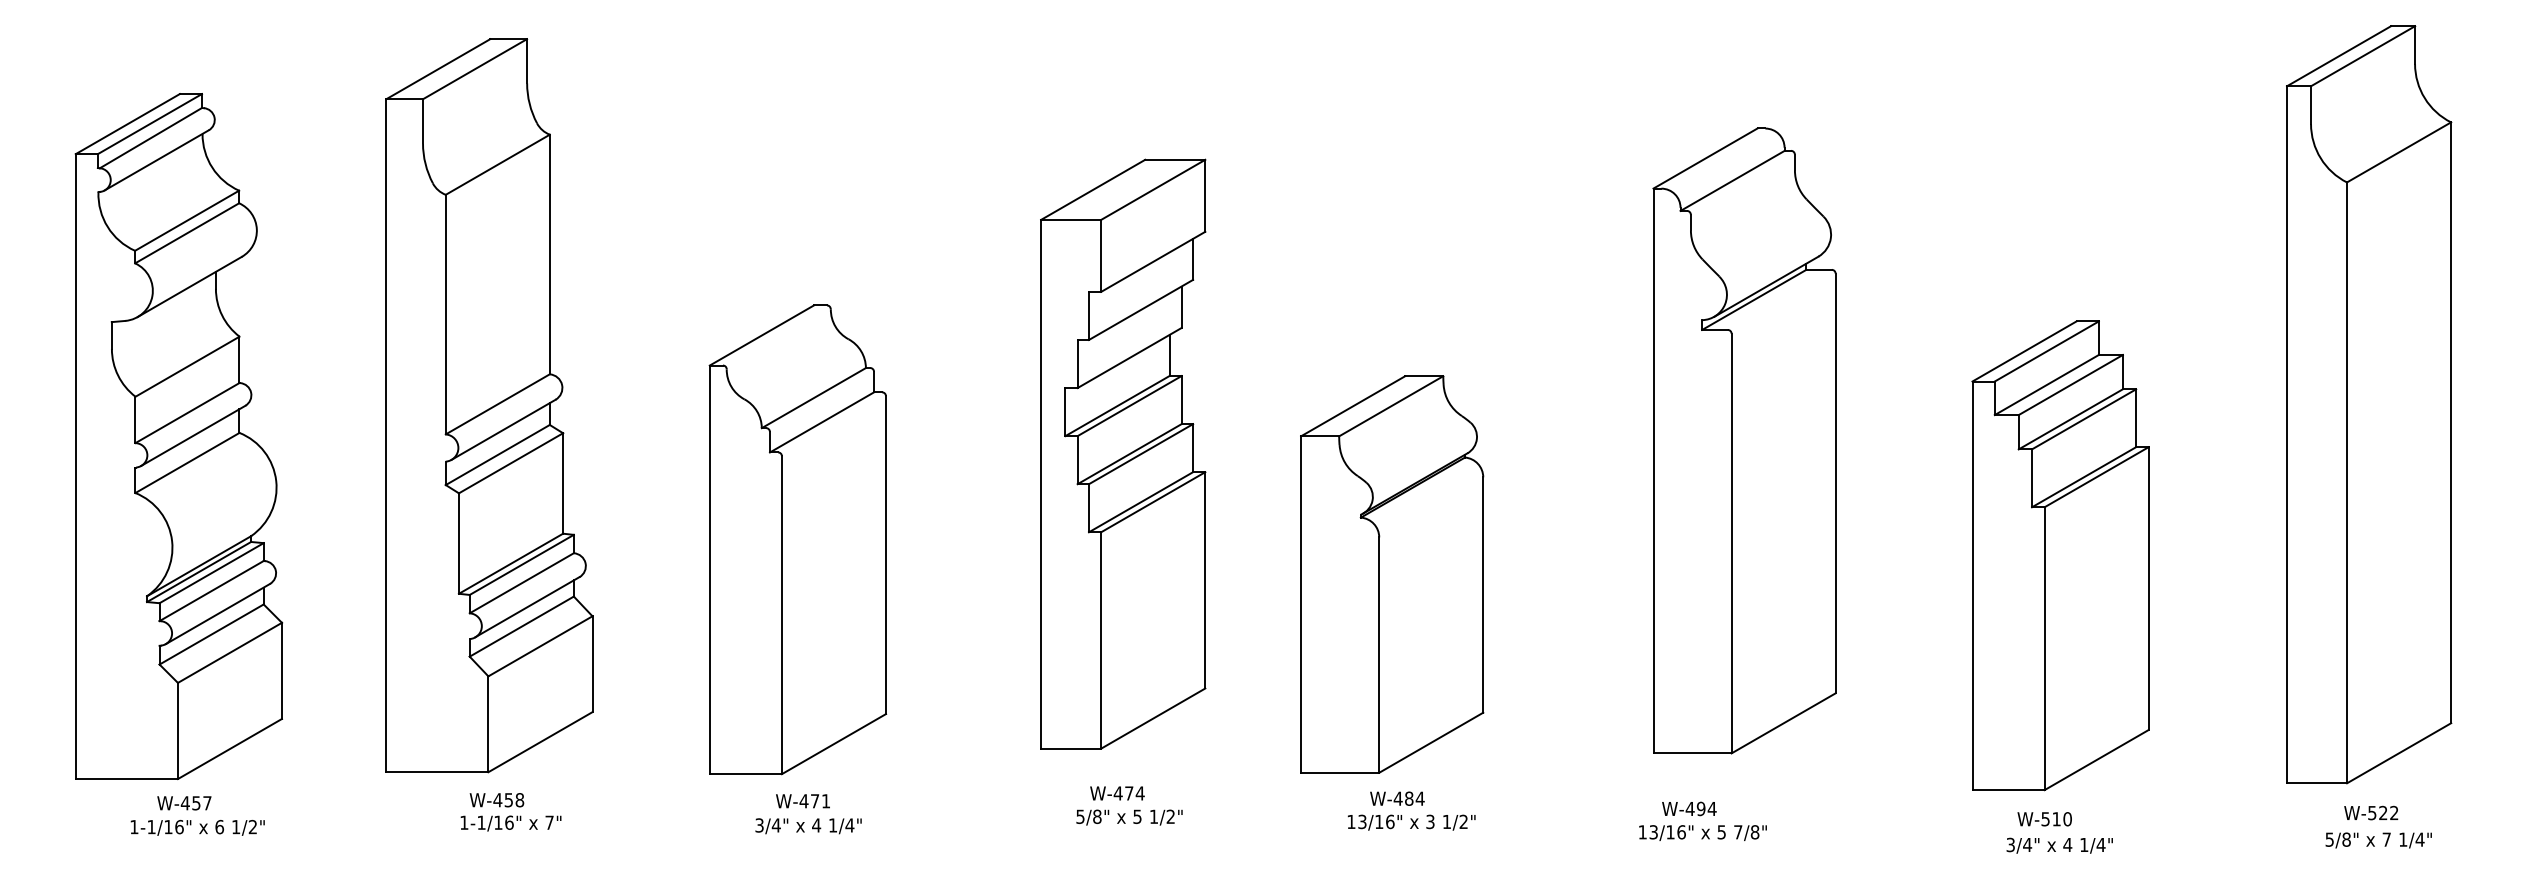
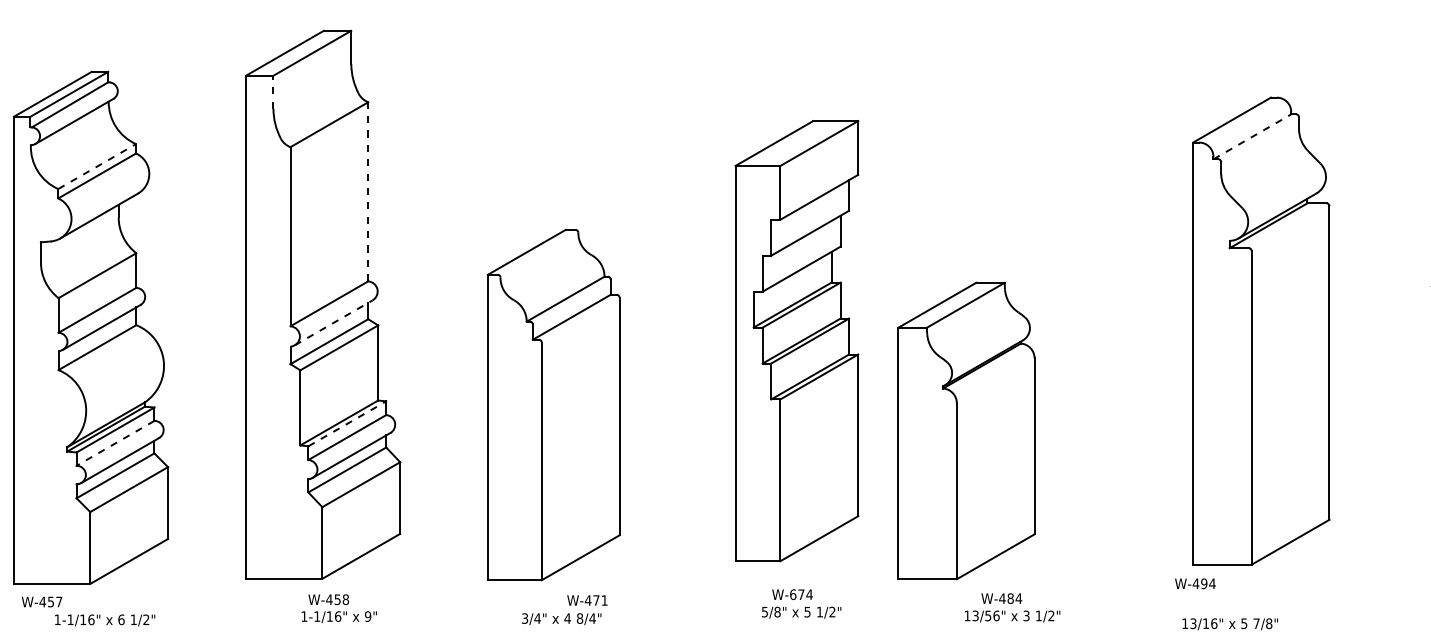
line: (423, 120) -> (273, 91), solid -> dashed
line: (1733, 180) -> (1253, 136), solid -> dashed
line: (187, 220) -> (97, 166), solid -> dashed
line: (549, 254) -> (368, 191), solid -> dashed
line: (504, 429) -> (334, 322), solid -> dashed
line: (522, 564) -> (347, 423), solid -> dashed
part: (1392, 574) -> (966, 431), moved
line: (211, 591) -> (115, 443), solid -> dashed
text: (1117, 793) -> (792, 594), W-474 -> W-674
text: (802, 801) -> (587, 600), moved
text: (184, 803) -> (42, 602), moved
text: (1689, 808) -> (1195, 583), moved
text: (549, 822) -> (368, 616), 7" -> 9"
text: (1379, 822) -> (988, 616), 13/16" -> 13/56"
text: (832, 825) -> (579, 618), 1/4" -> 8/4"

